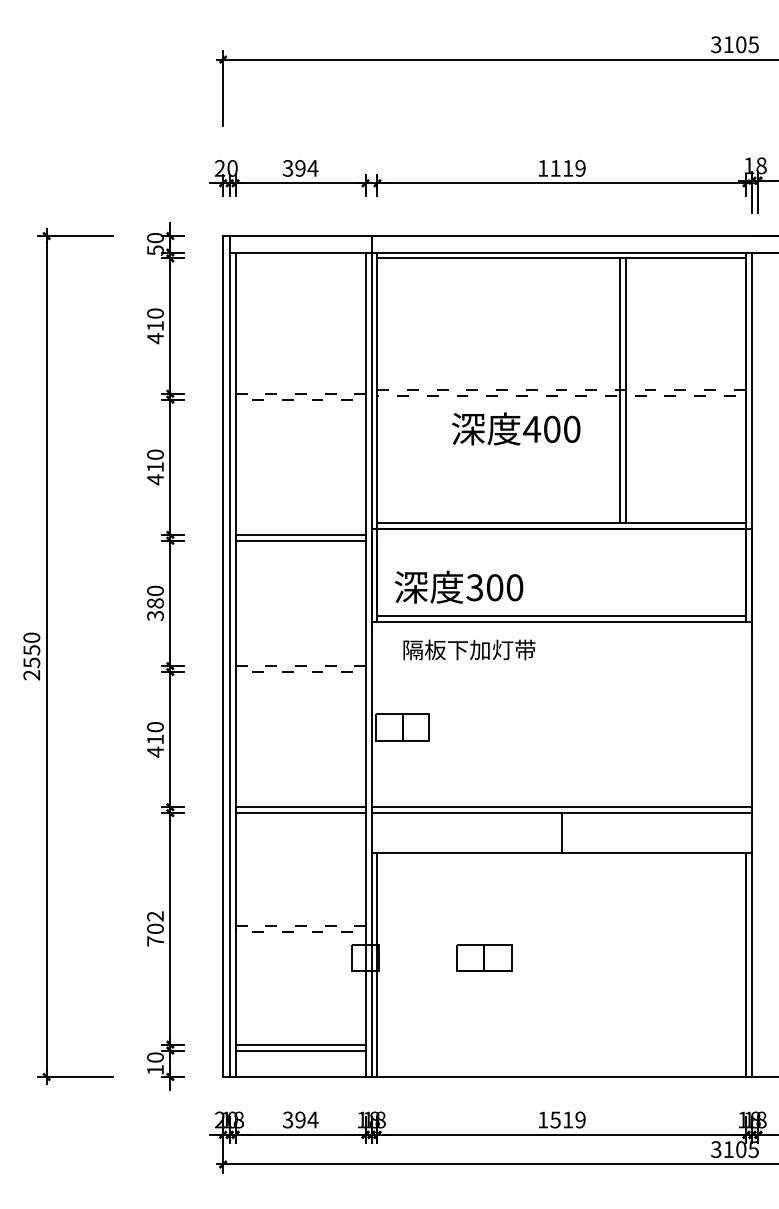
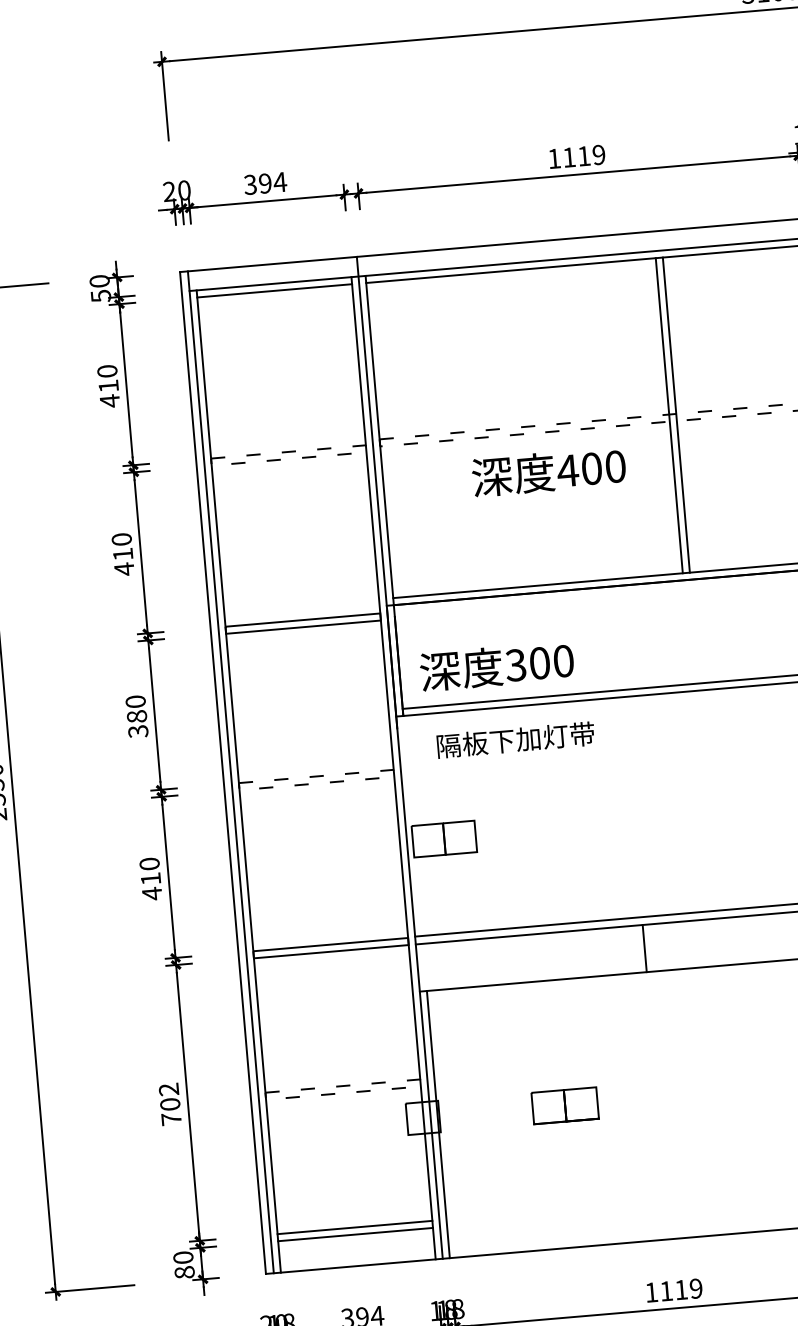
line: (300, 258) -> (274, 290), added
text: (155, 1069) -> (184, 1271), 10 -> 80
text: (555, 1119) -> (666, 1290), 1519 -> 1119

